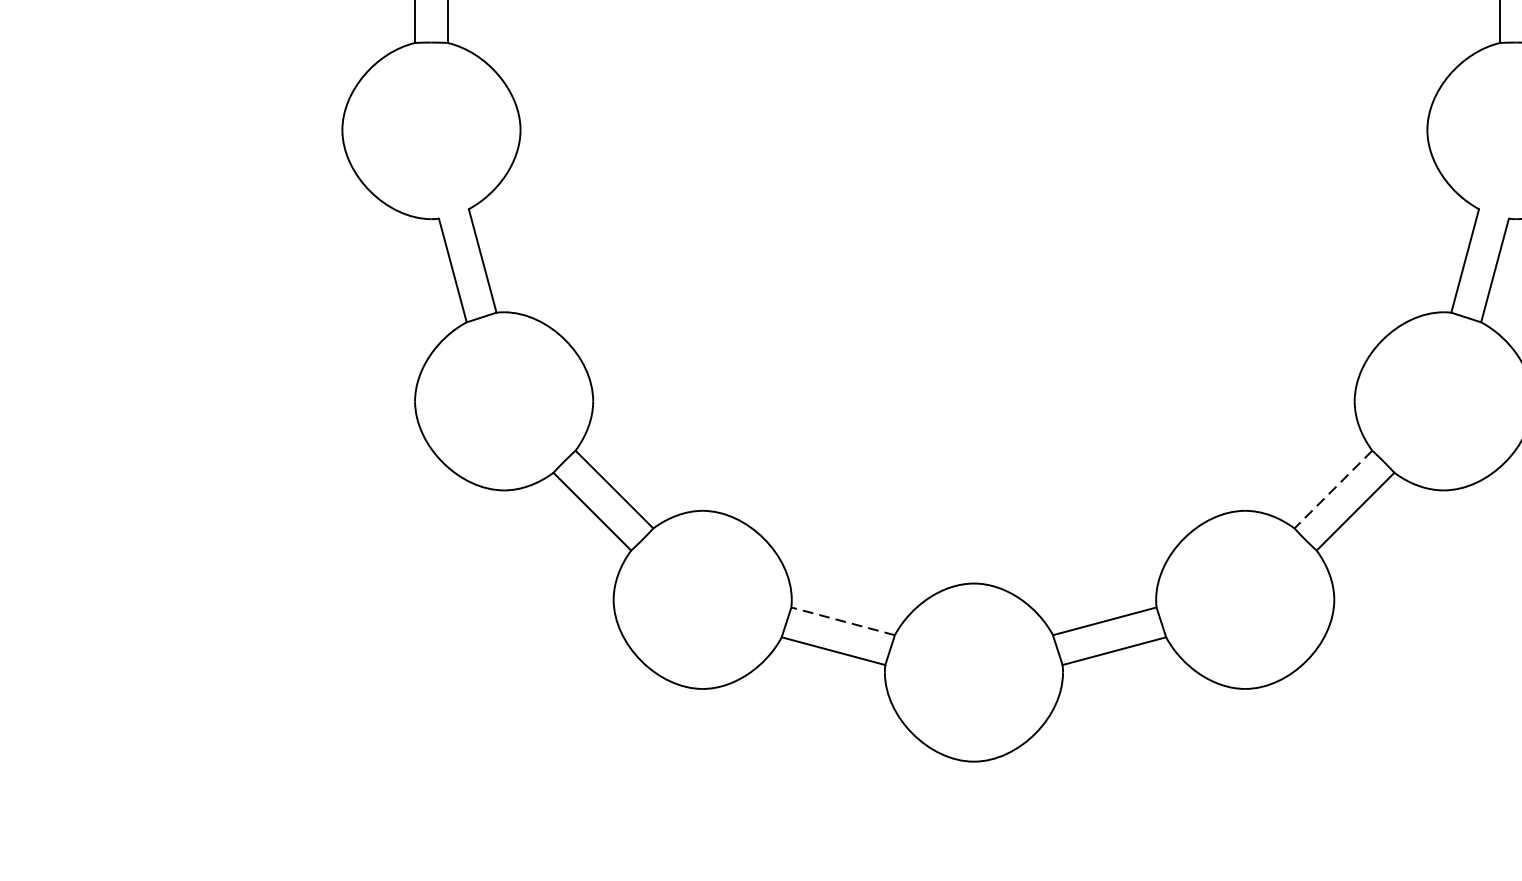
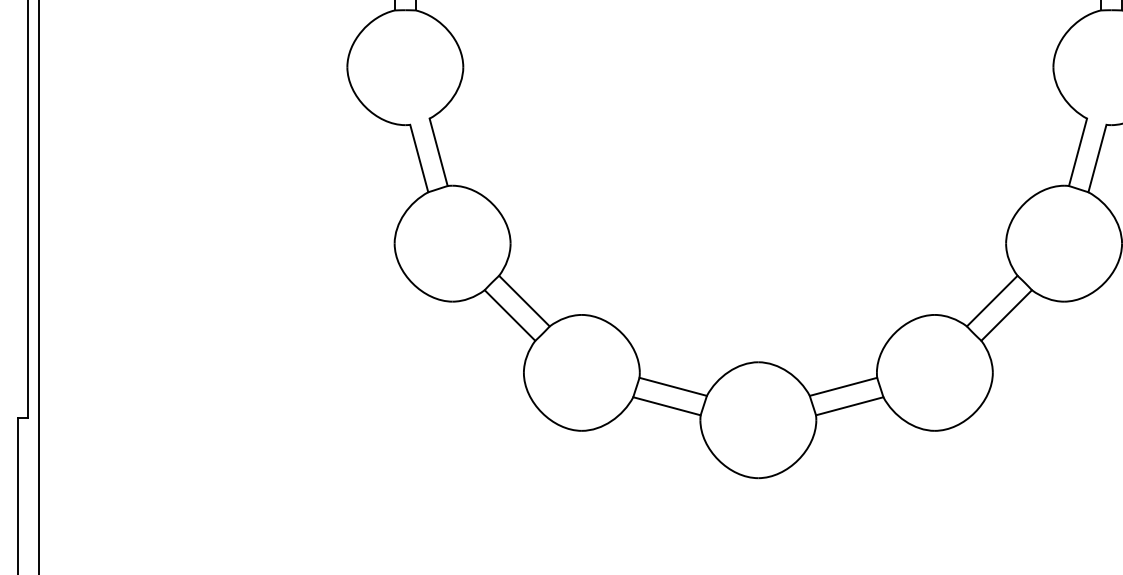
line: (1333, 490) -> (992, 301), dashed -> solid
line: (843, 620) -> (673, 386), dashed -> solid

